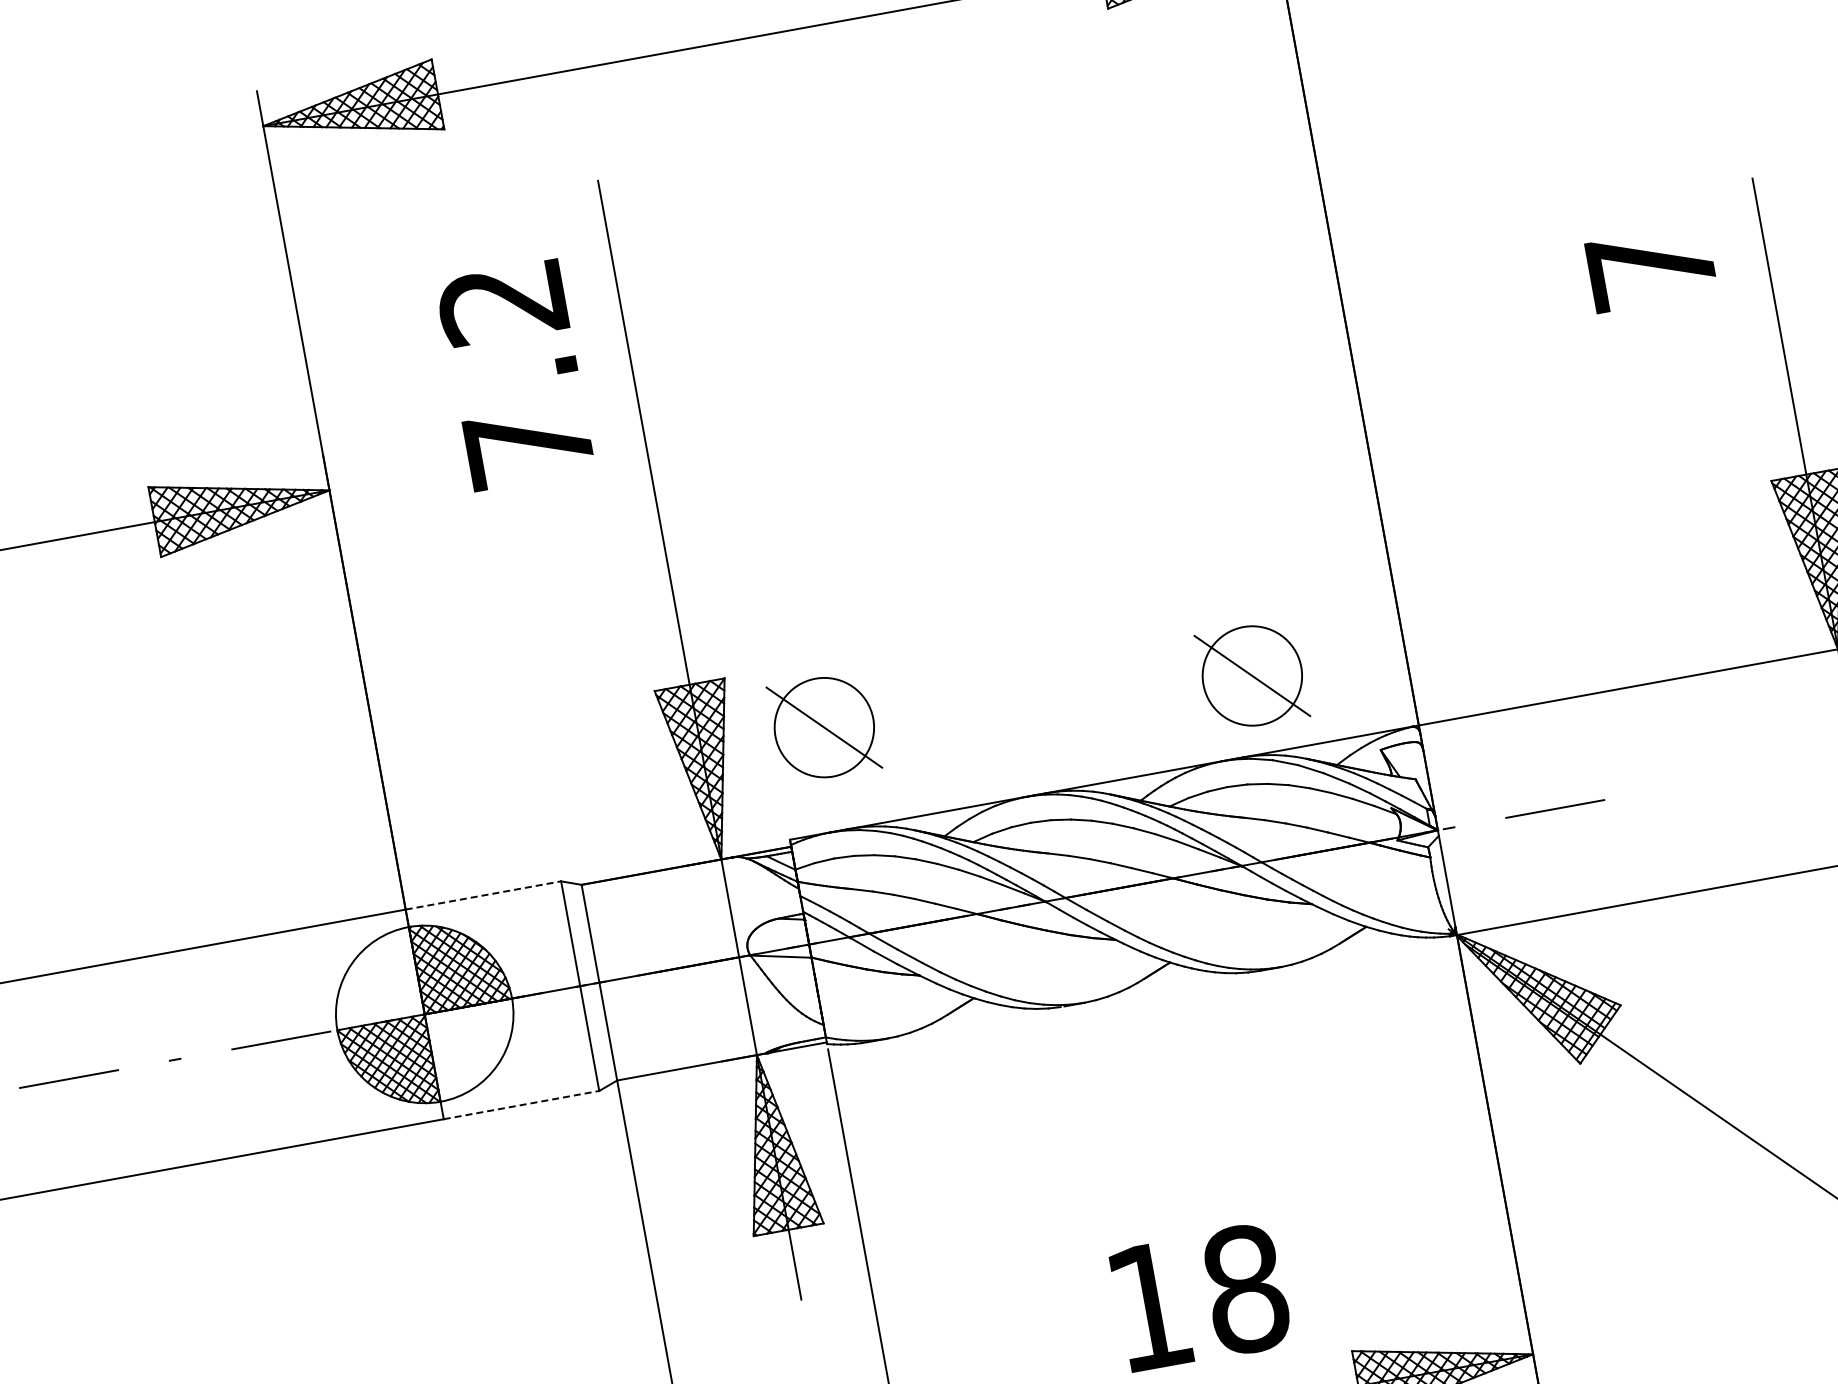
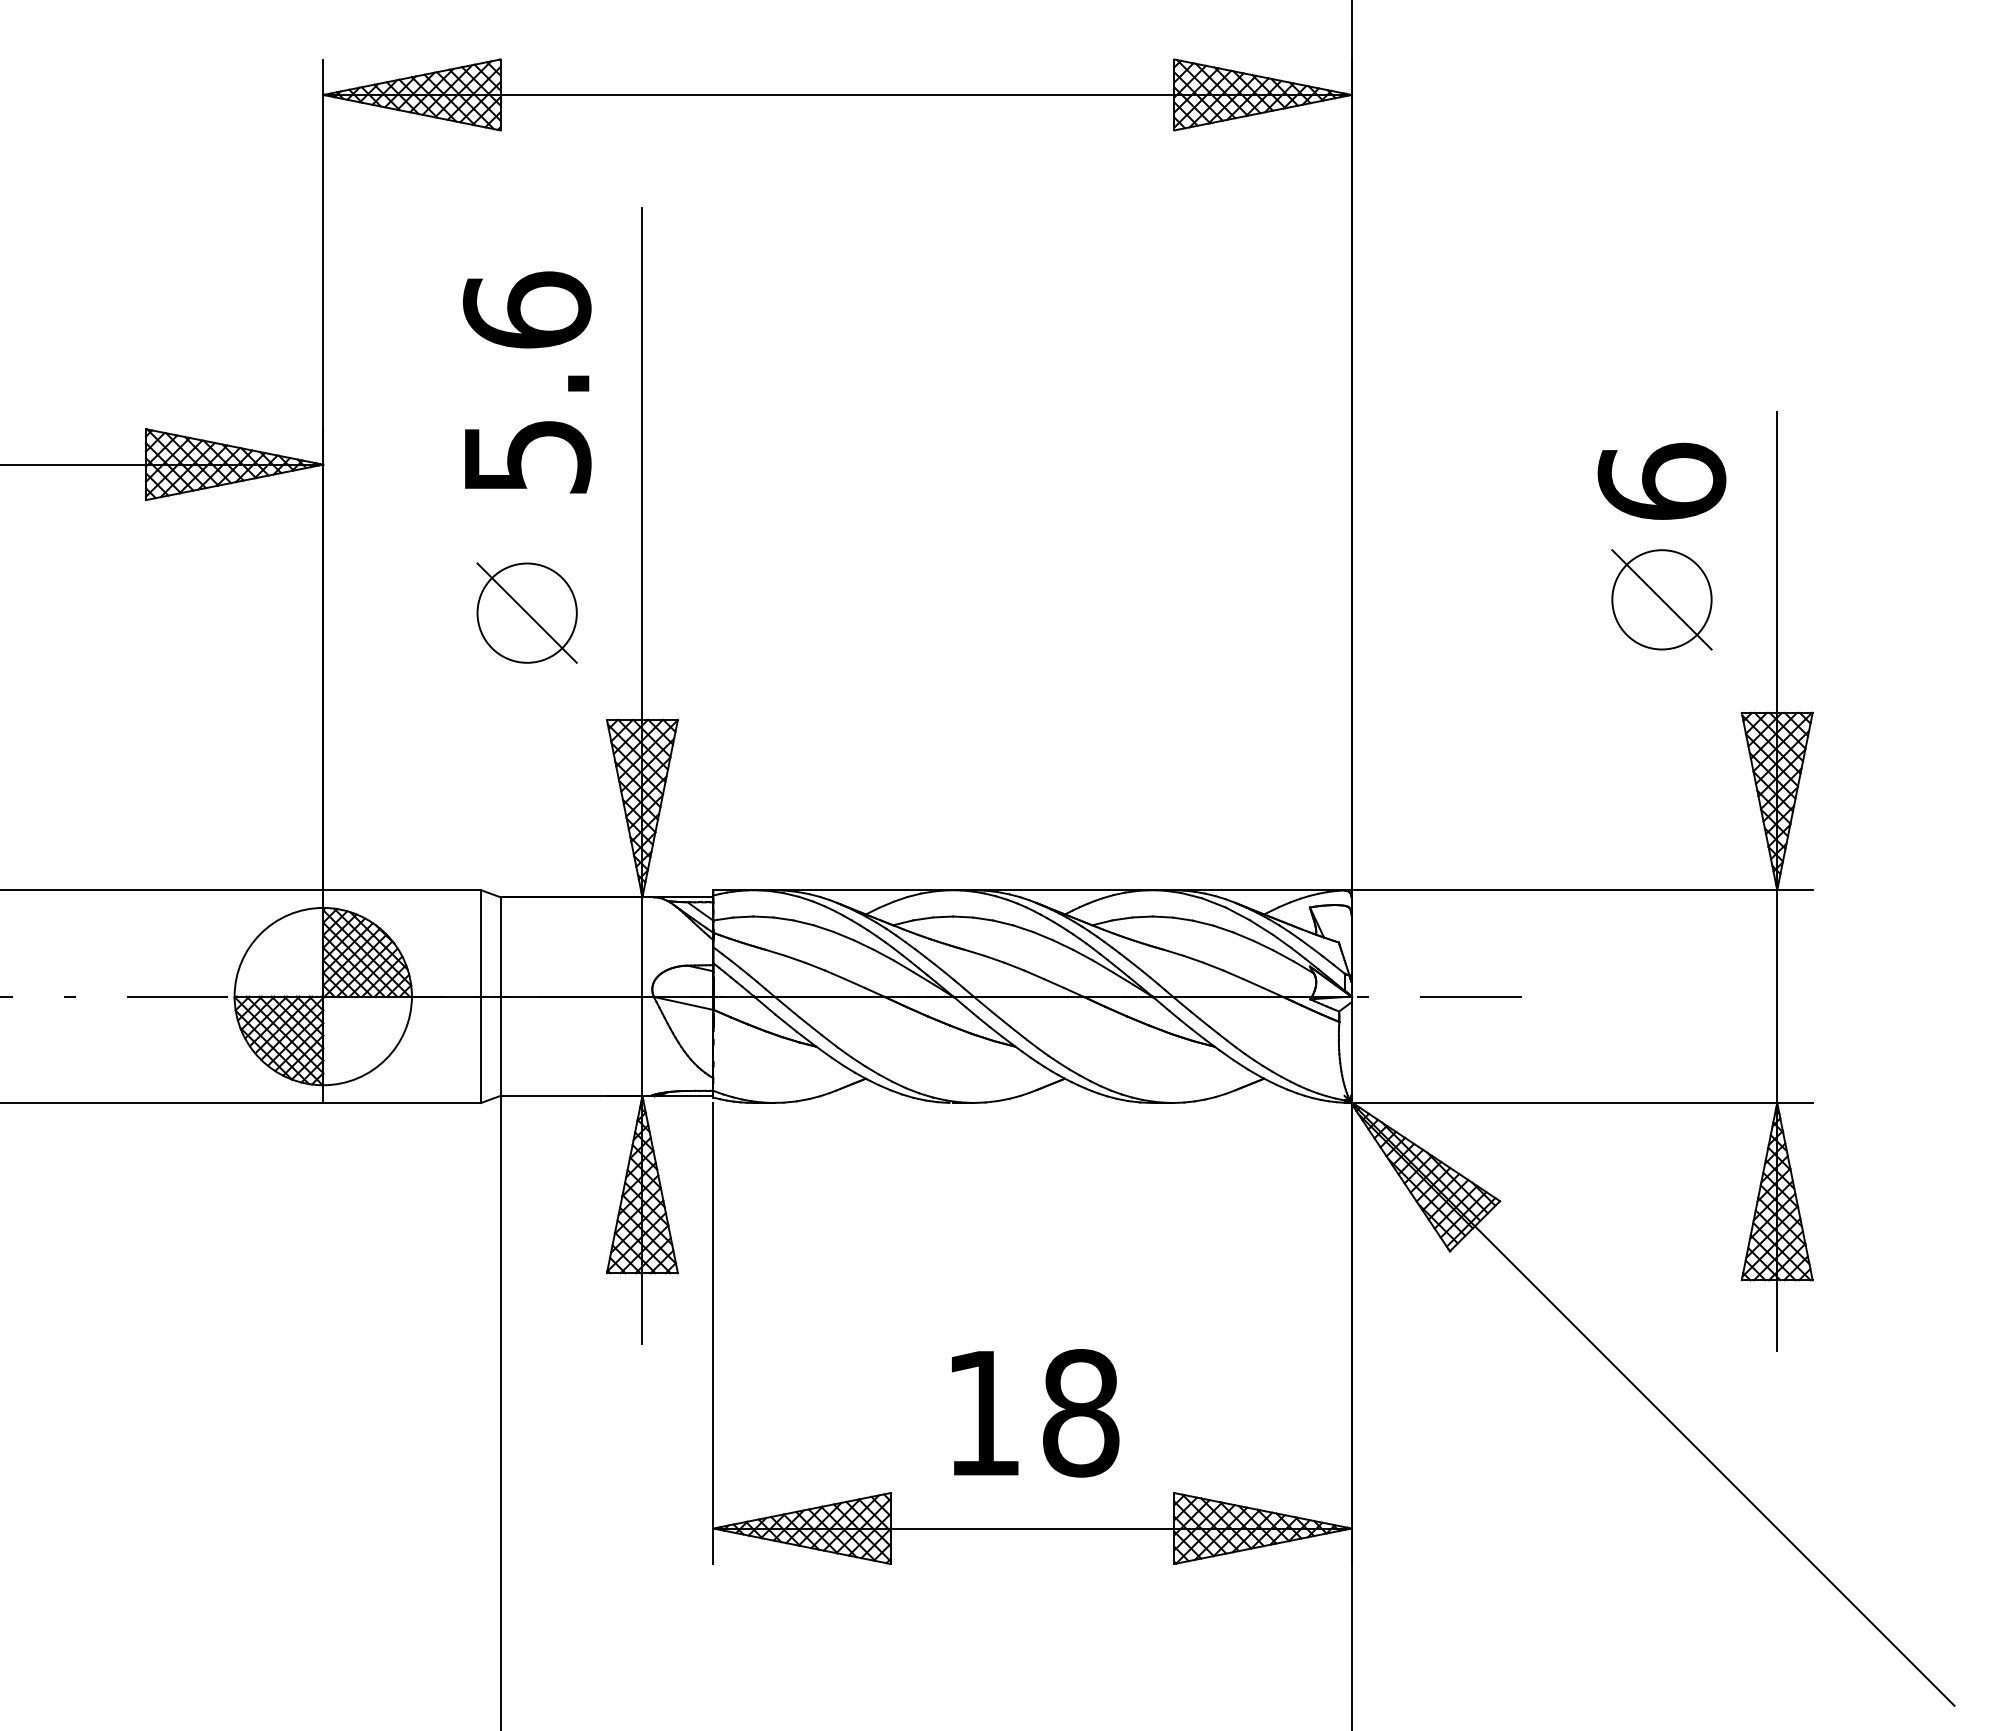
text: (1650, 266) -> (1661, 480), 7 -> 6
text: (514, 373) -> (526, 382), 7.2 -> 5.6
part: (1251, 675) -> (1661, 599), moved
part: (823, 727) -> (526, 612), moved
line: (483, 895) -> (402, 890), dashed -> solid
line: (521, 1104) -> (402, 1102), dashed -> solid

